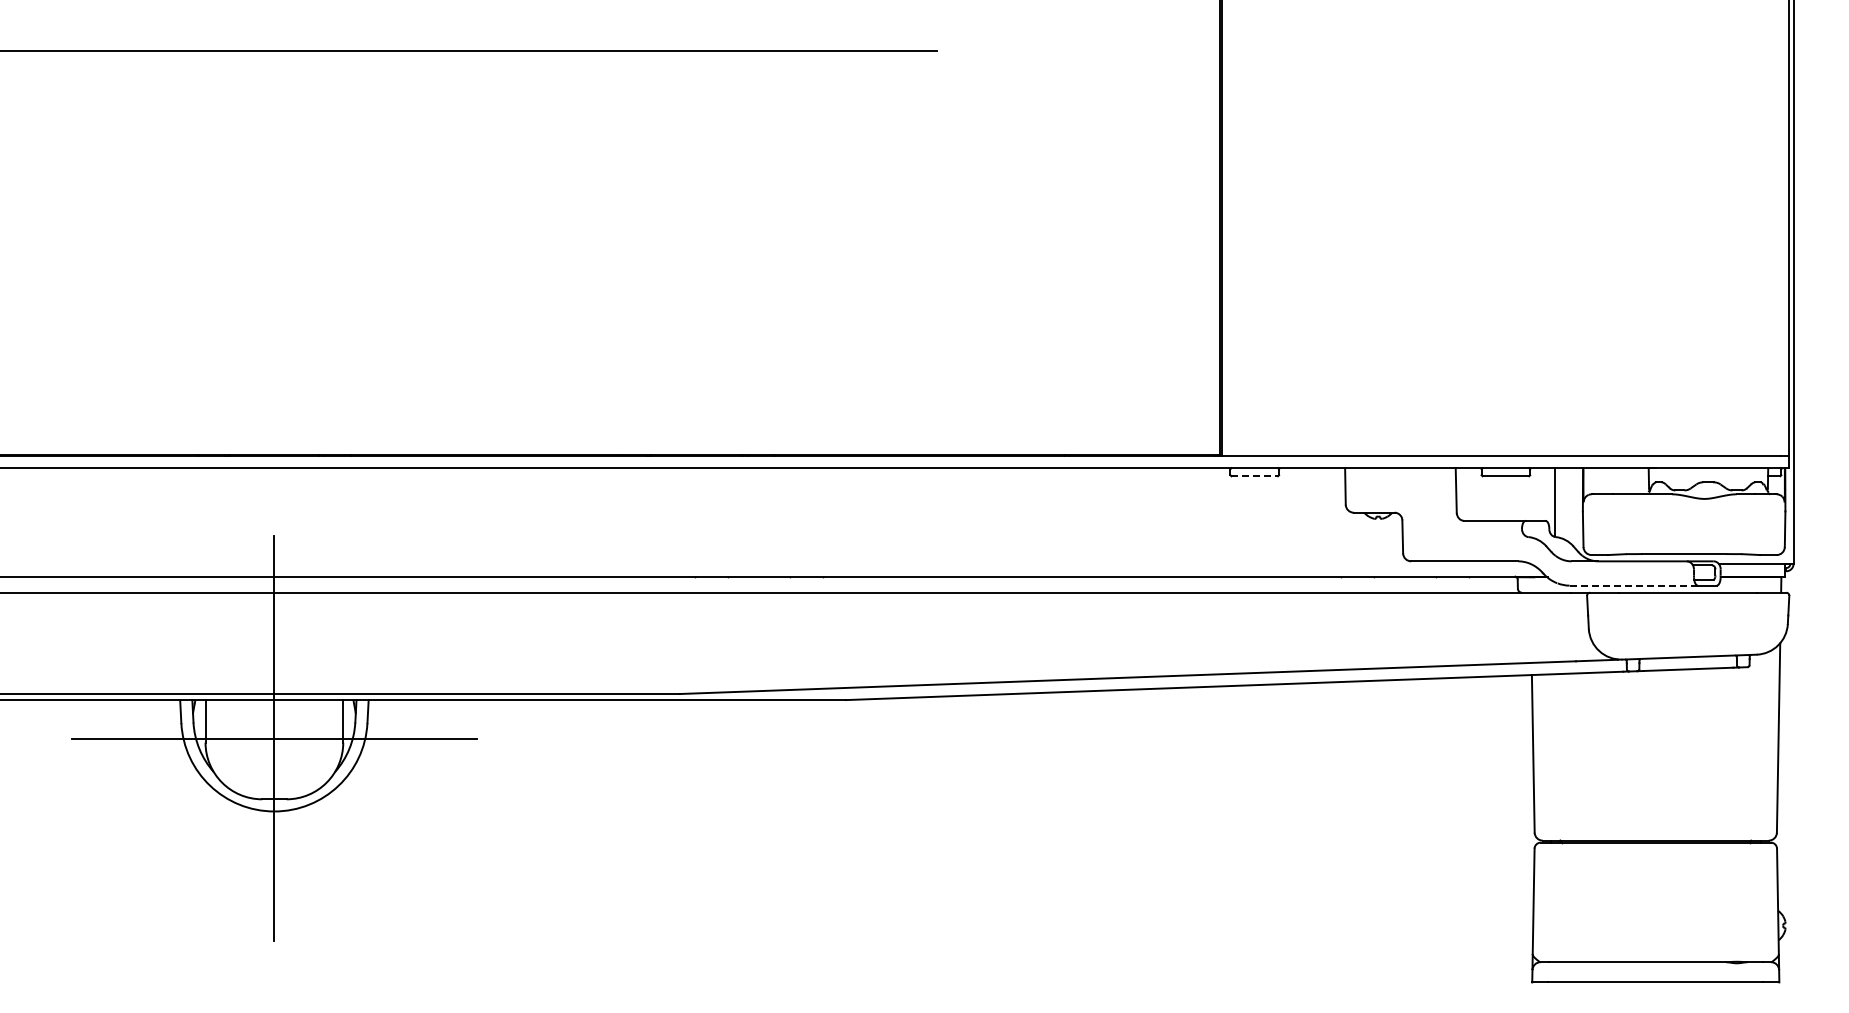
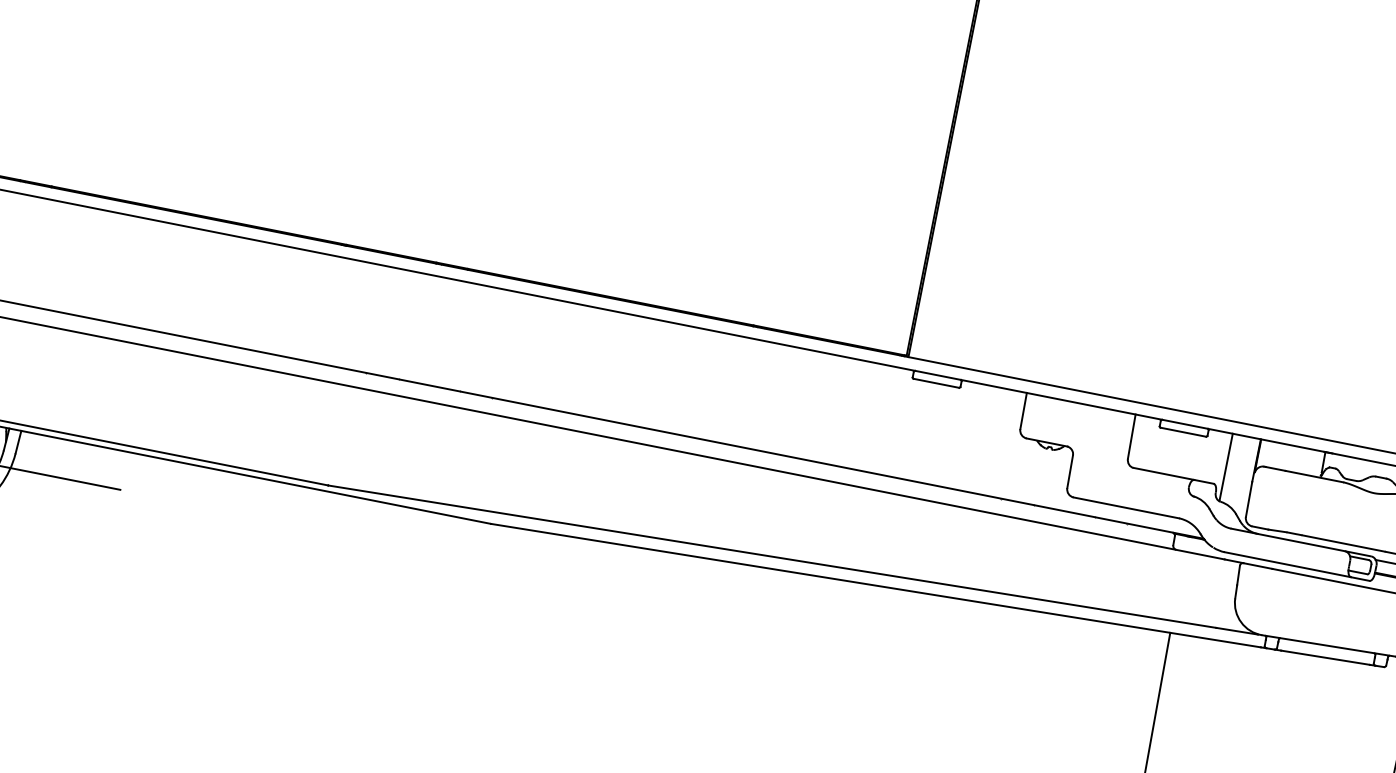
line: (1255, 476) -> (937, 383), dashed -> solid
line: (1633, 585) -> (1287, 564), dashed -> solid

